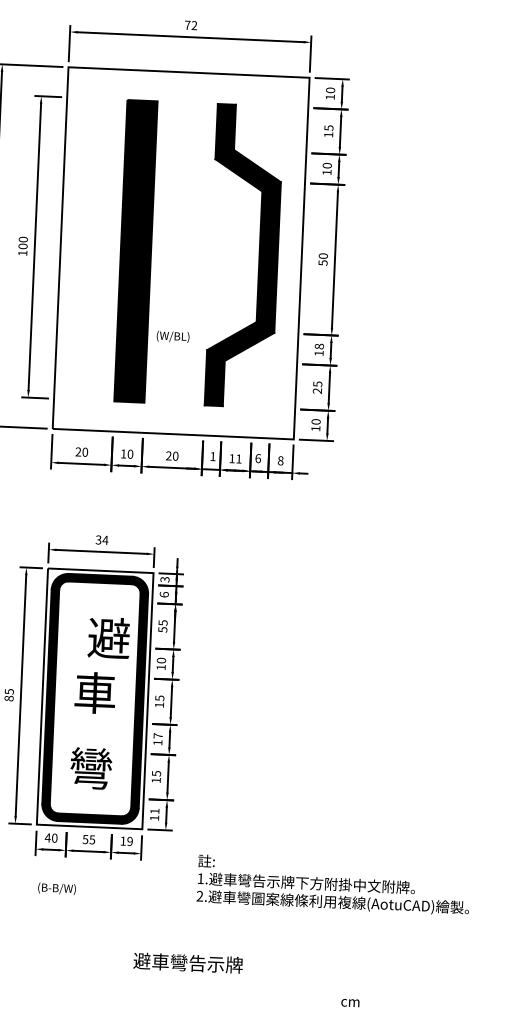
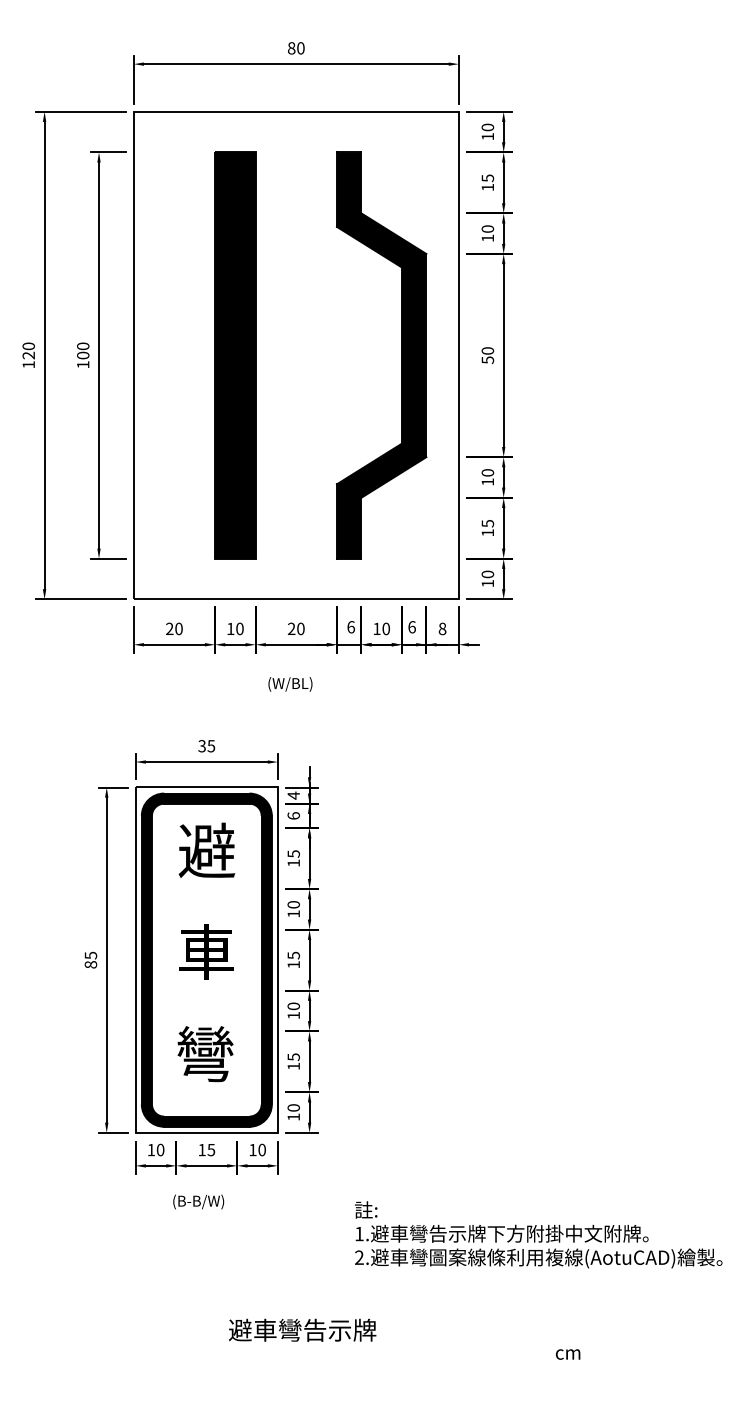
text: (191, 25) -> (296, 48), 72 -> 80
text: (173, 336) -> (290, 684), moved
text: (319, 346) -> (487, 472), 18 -> 10
text: (317, 390) -> (487, 532), 25 -> 15
text: (212, 456) -> (350, 627), 1 -> 6
text: (238, 458) -> (385, 628), 11 -> 10
text: (105, 540) -> (211, 746), 34 -> 35
text: (164, 579) -> (293, 795), 3 -> 4
text: (162, 629) -> (293, 863), 55 -> 15
text: (108, 637) -> (206, 849), moved
text: (157, 736) -> (293, 1006), 17 -> 10
text: (154, 810) -> (293, 1107), 11 -> 10
text: (47, 838) -> (151, 1150), 40 -> 10
text: (85, 839) -> (201, 1150), 55 -> 15
text: (129, 841) -> (261, 1150), 19 -> 10
text: (333, 884) -> (538, 1234), moved
text: (56, 888) -> (198, 1201), moved
text: (188, 962) -> (302, 1329), moved

